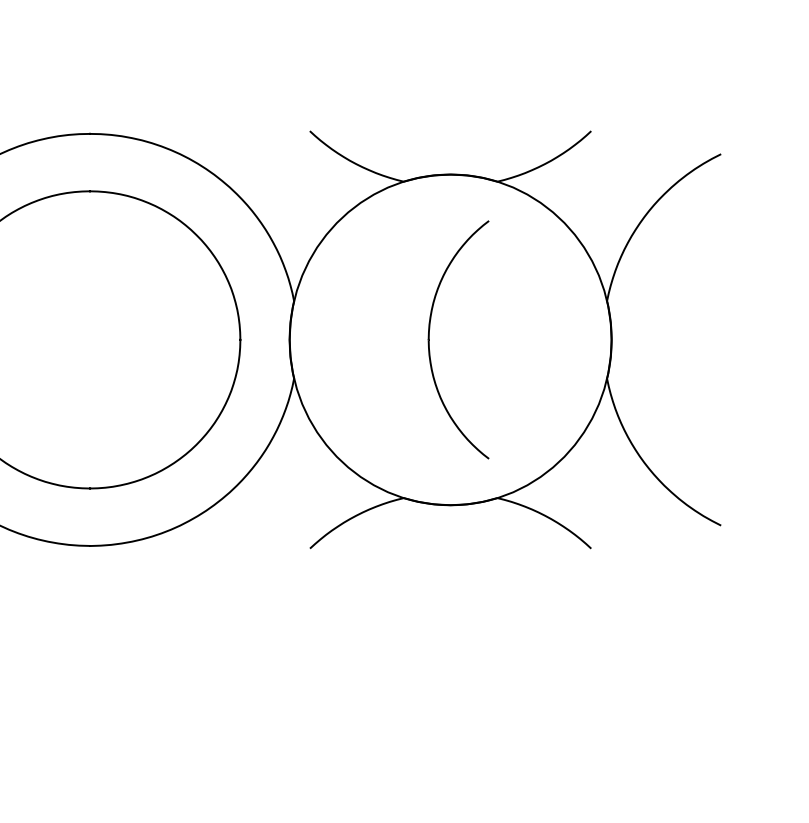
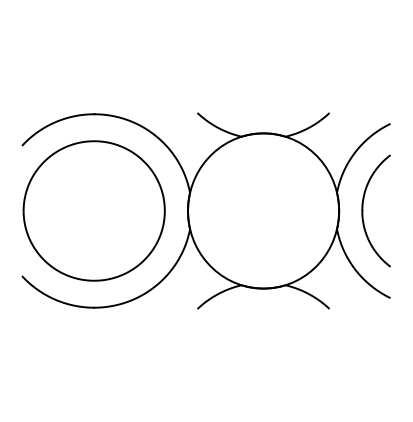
part: (431, 338) -> (363, 210), moved

